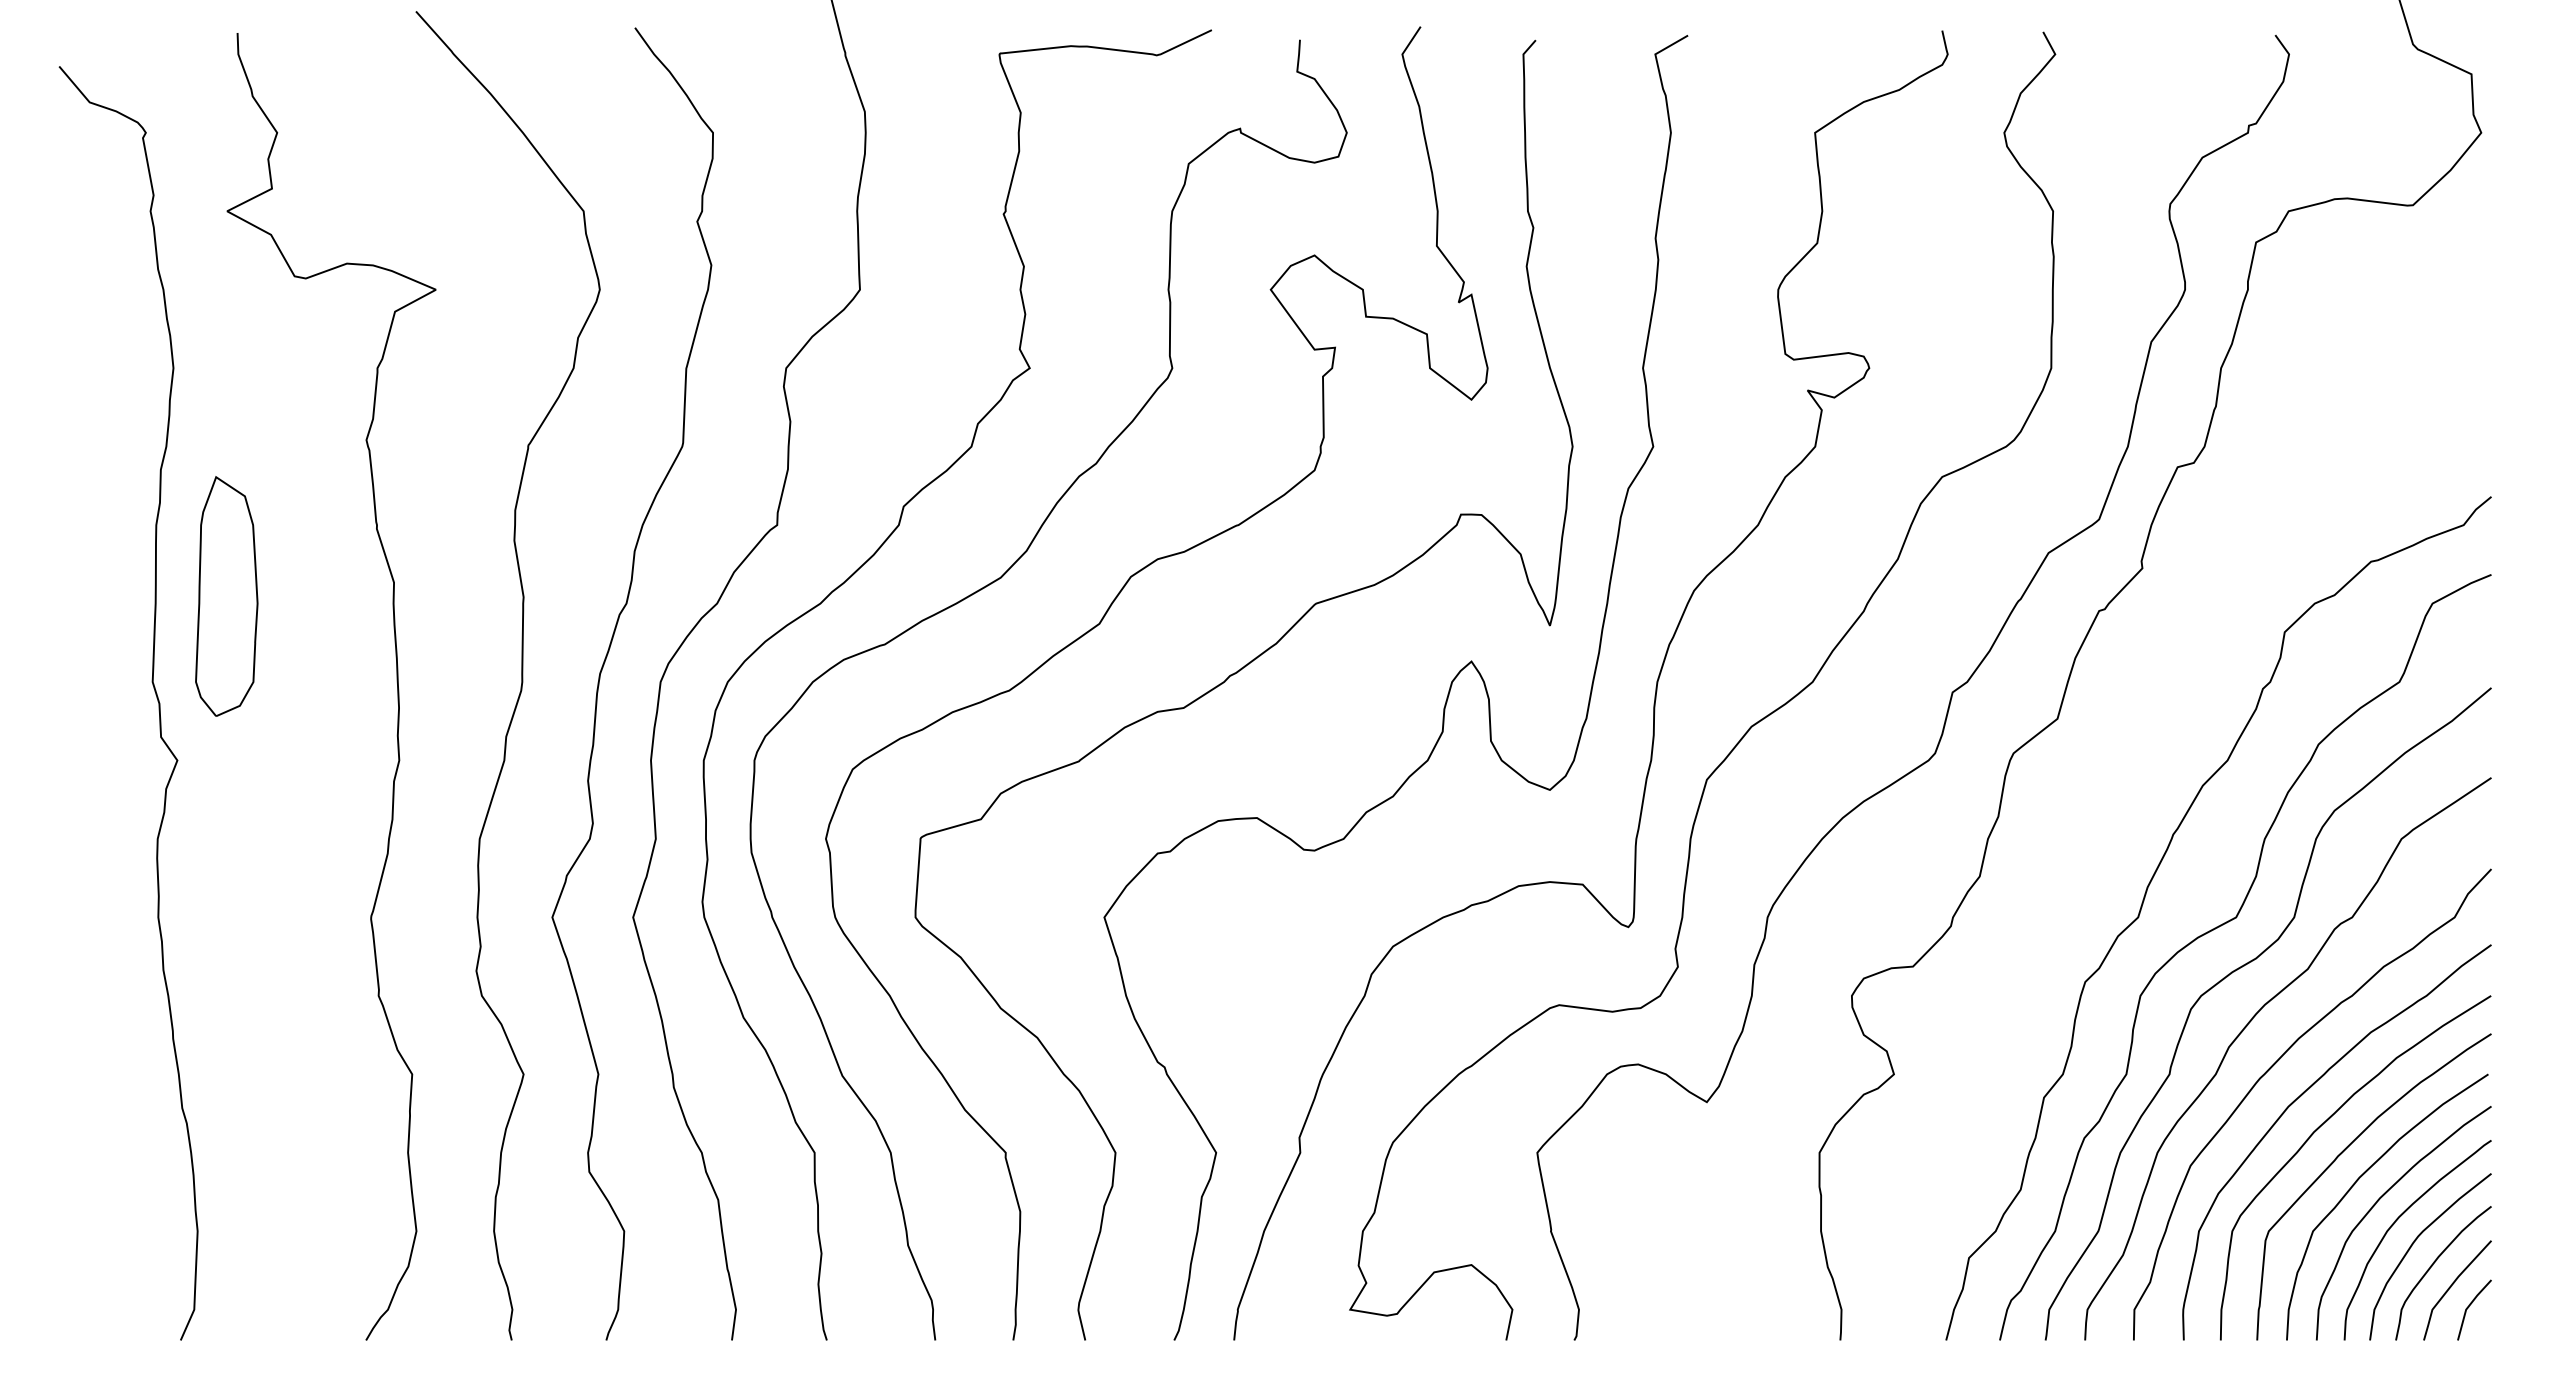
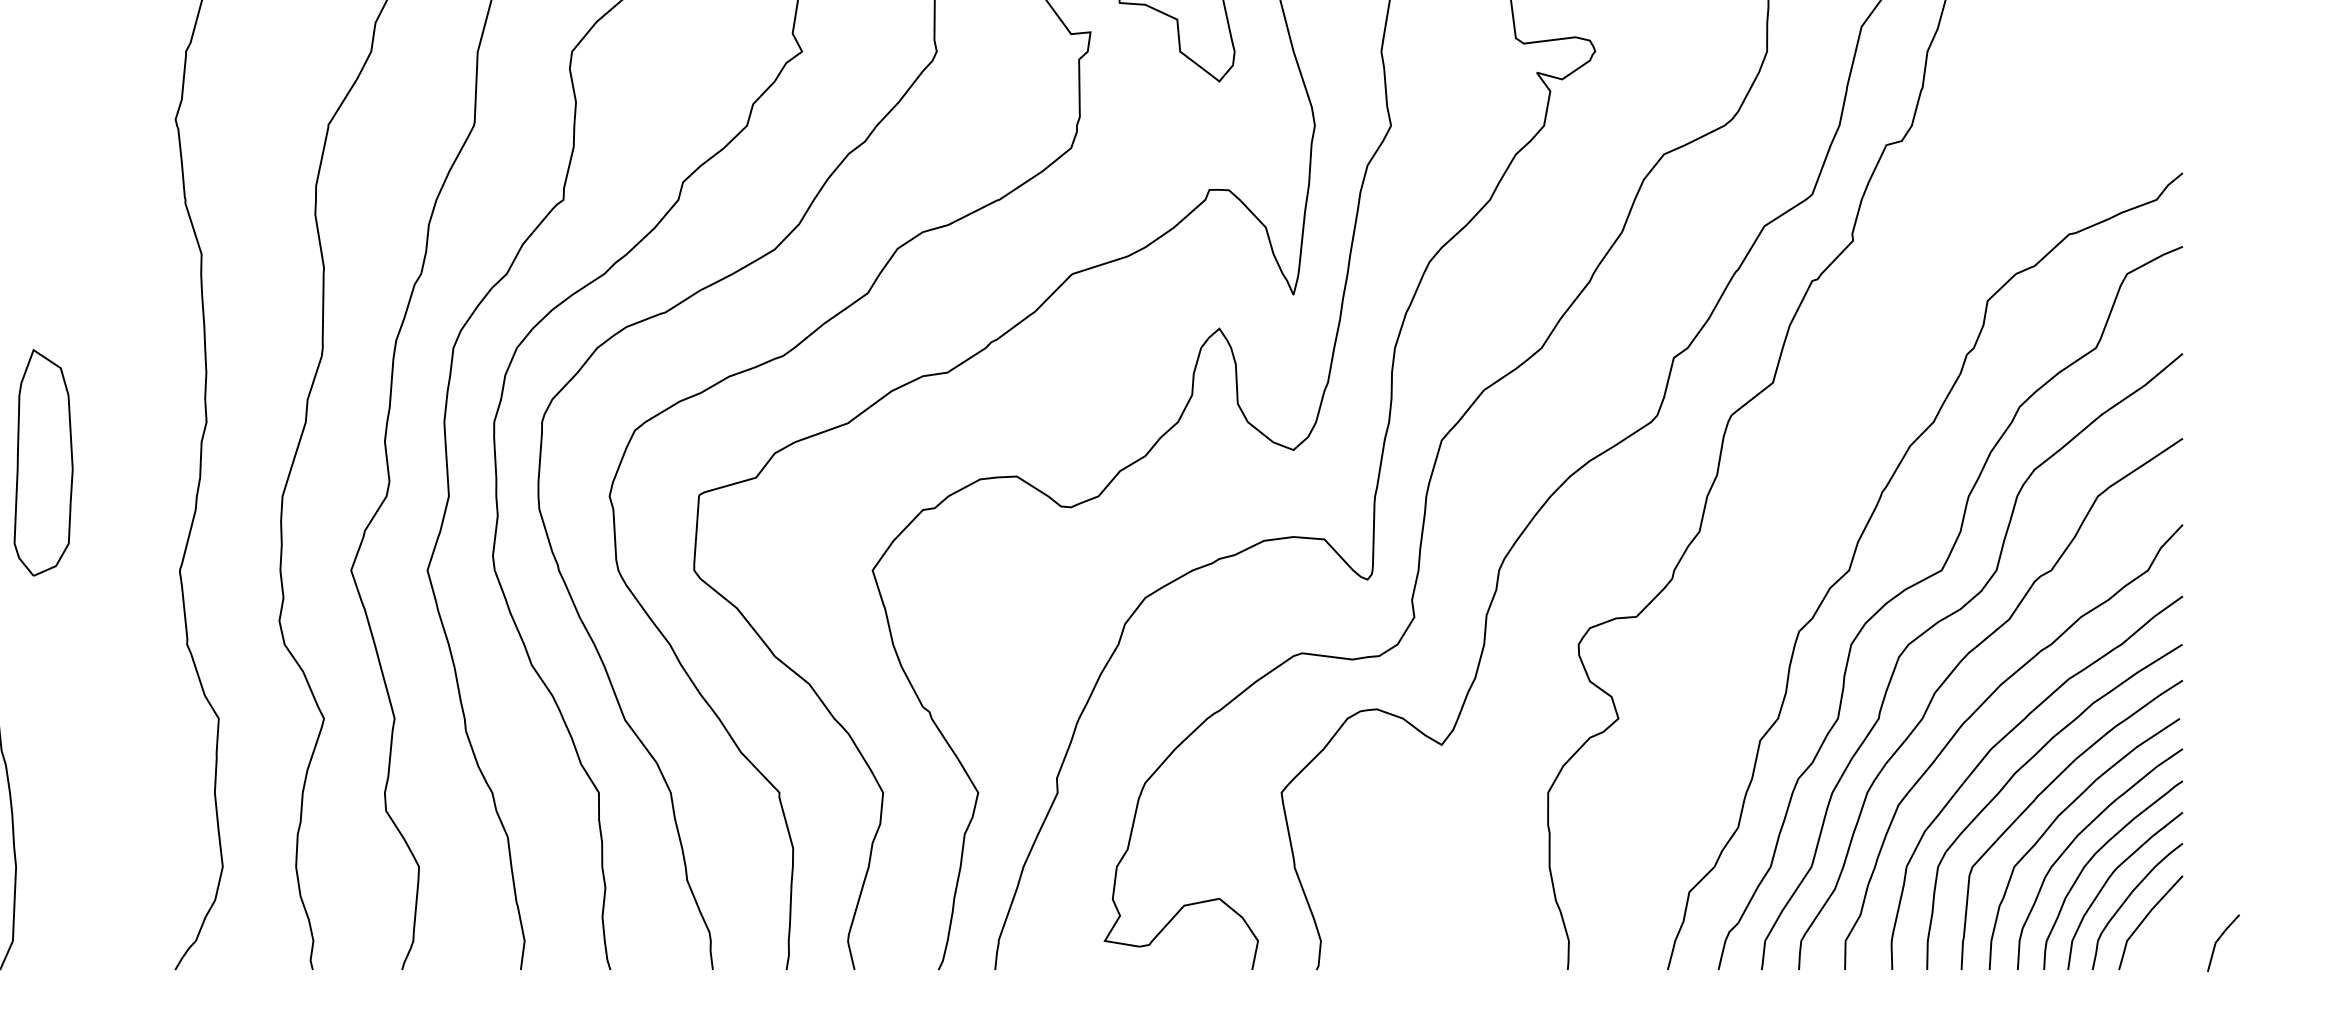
part: (226, 596) -> (43, 462), moved
line: (2469, 1307) -> (2218, 940), moved

